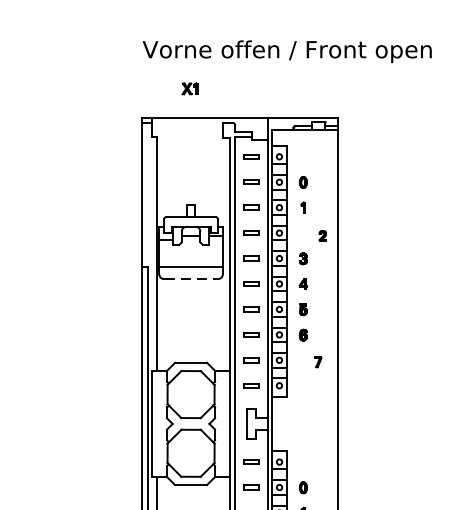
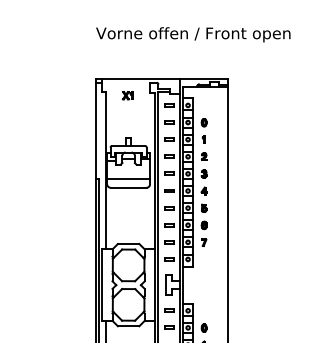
part: (189, 88) -> (127, 95), moved
part: (323, 235) -> (204, 156), moved
line: (192, 278) -> (129, 187), dashed -> solid
part: (318, 362) -> (204, 242), moved

